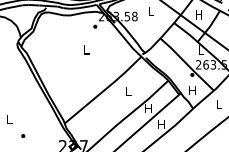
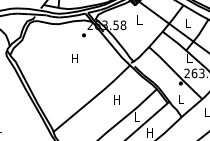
text: (198, 14) -> (187, 23), H -> L
text: (86, 49) -> (75, 58), L -> H
text: (192, 90) -> (181, 99), H -> L
text: (128, 91) -> (117, 100), L -> H
text: (148, 108) -> (137, 116), H -> L

